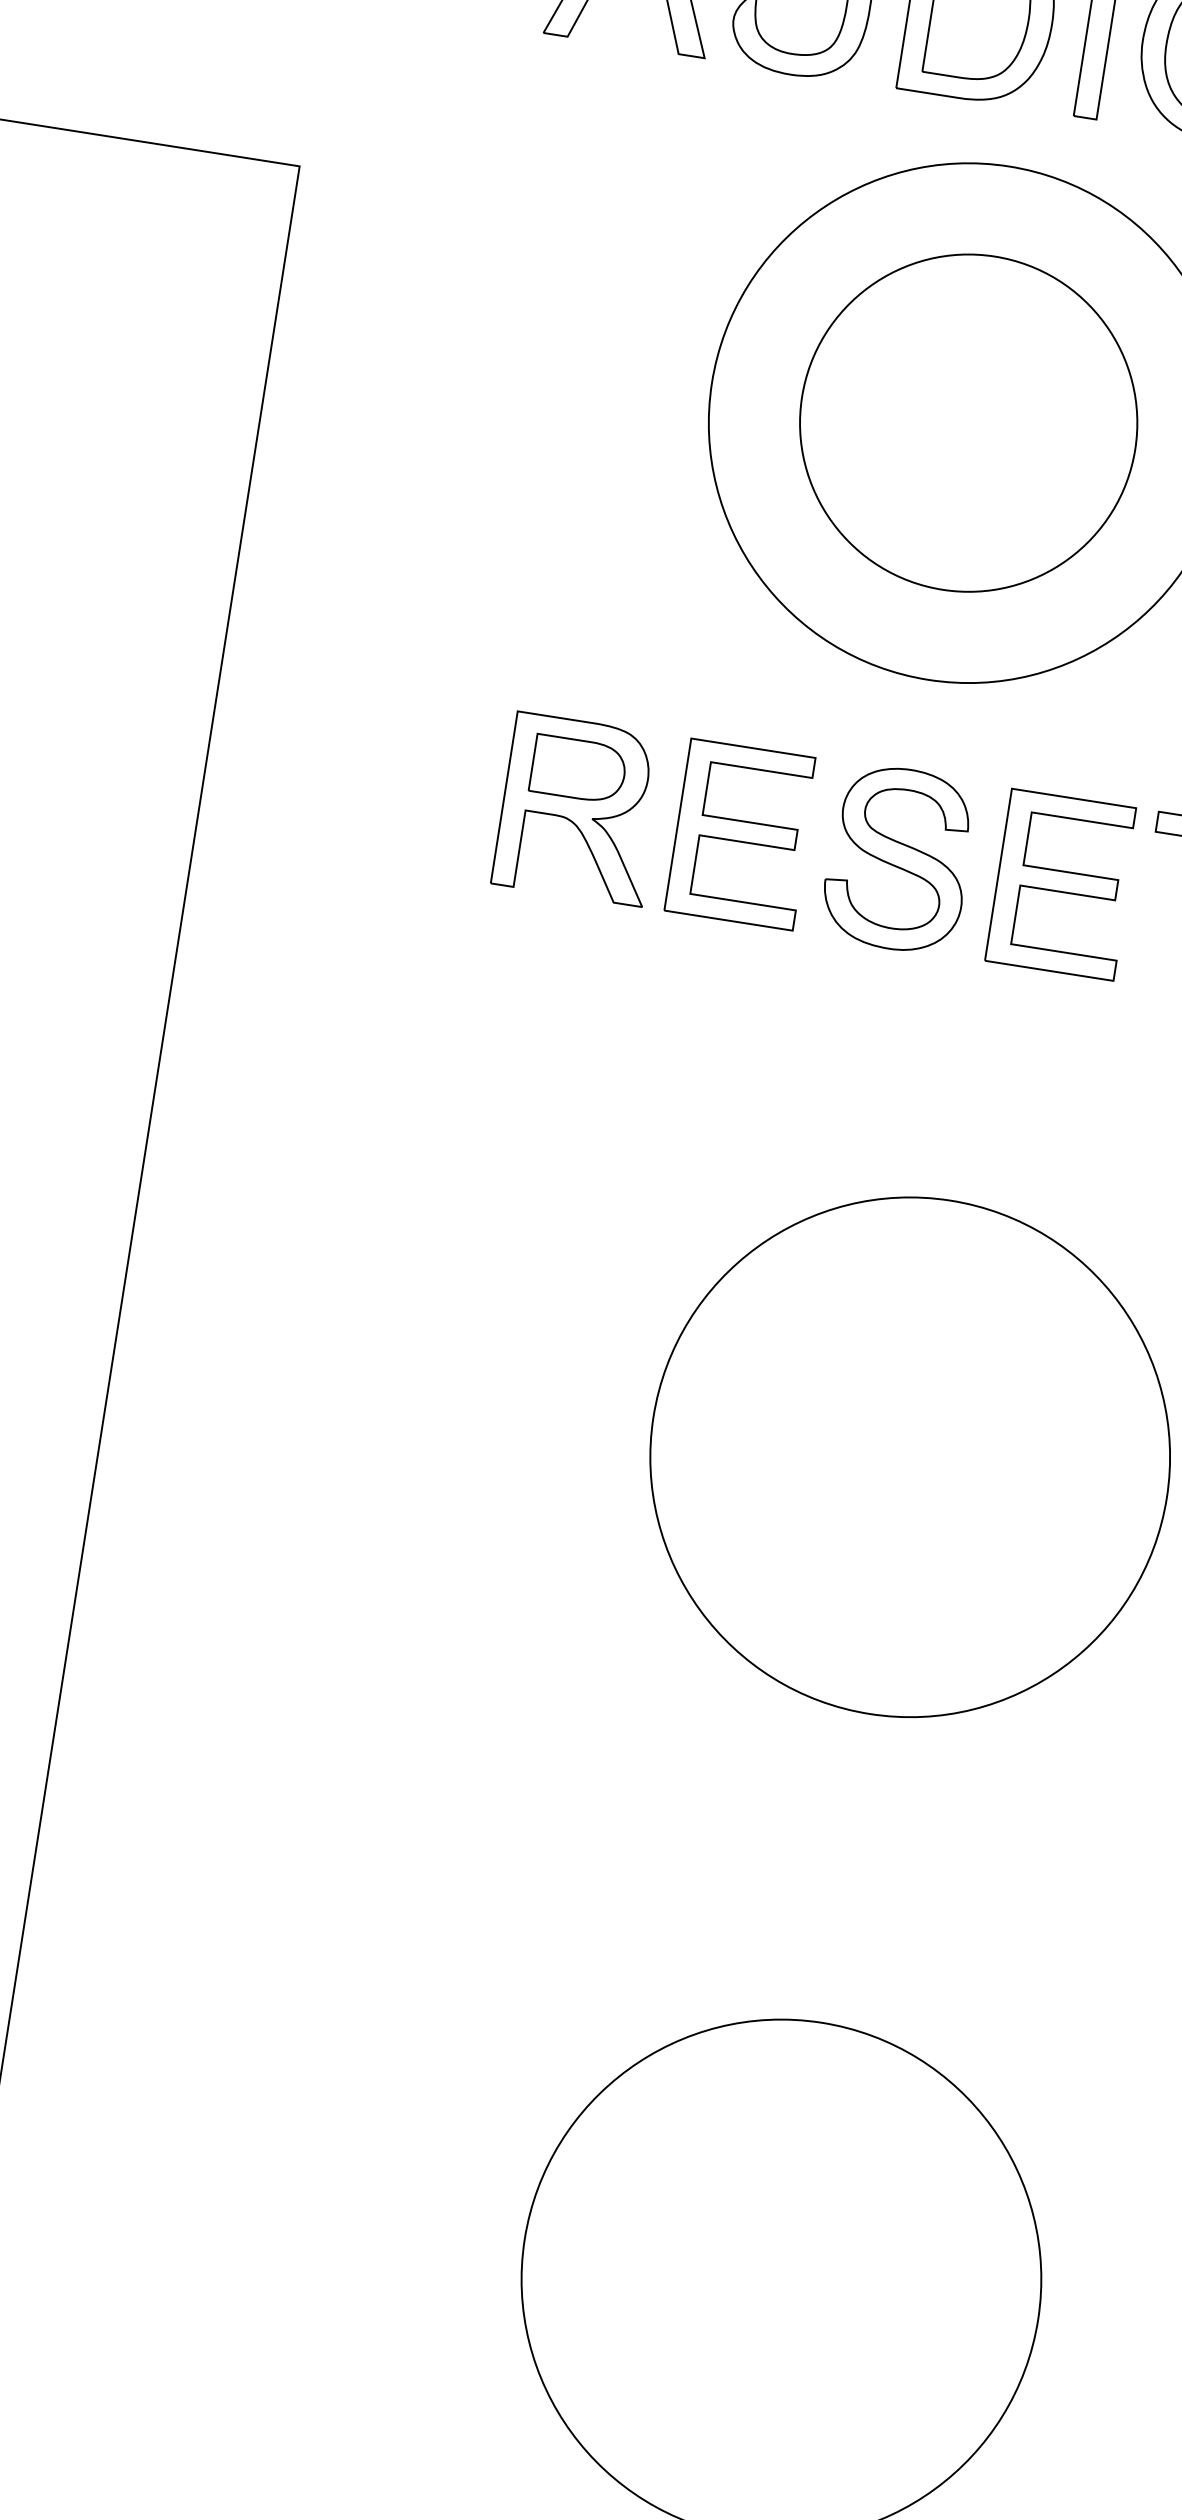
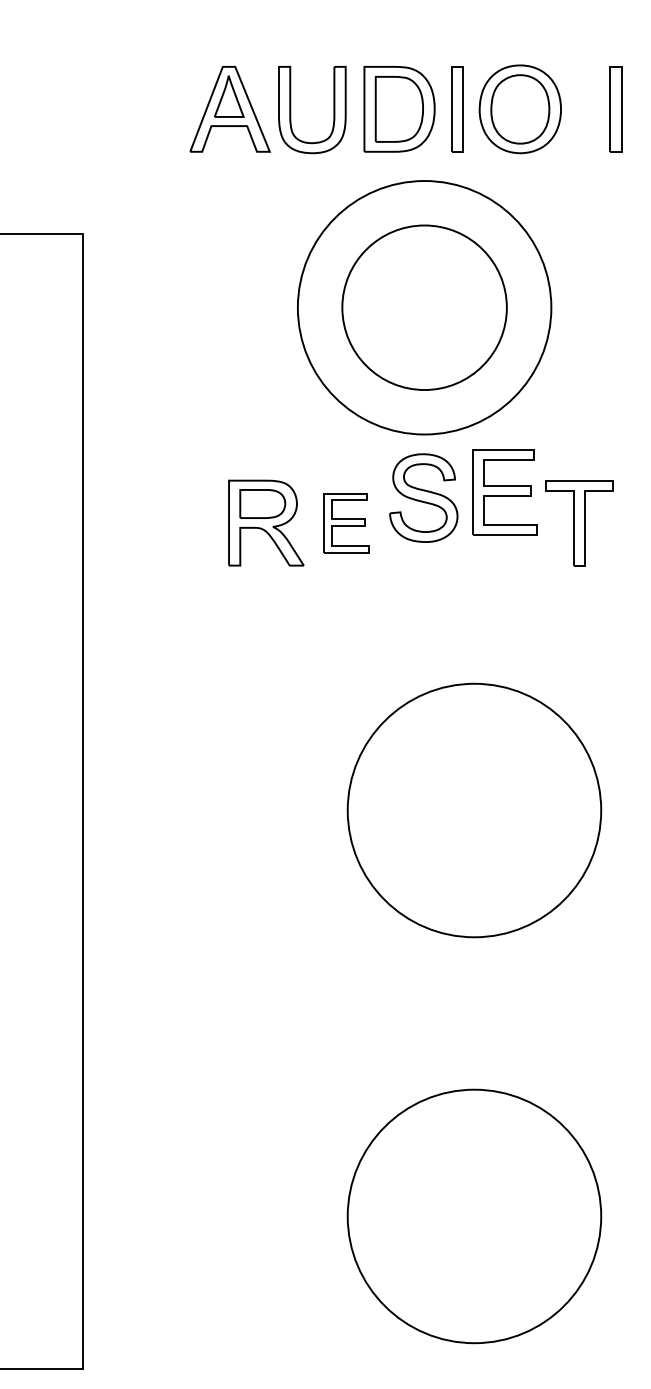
part: (742, 835) -> (346, 523), size x0.7
part: (898, 857) -> (423, 497), moved
part: (1062, 885) -> (504, 492), moved

